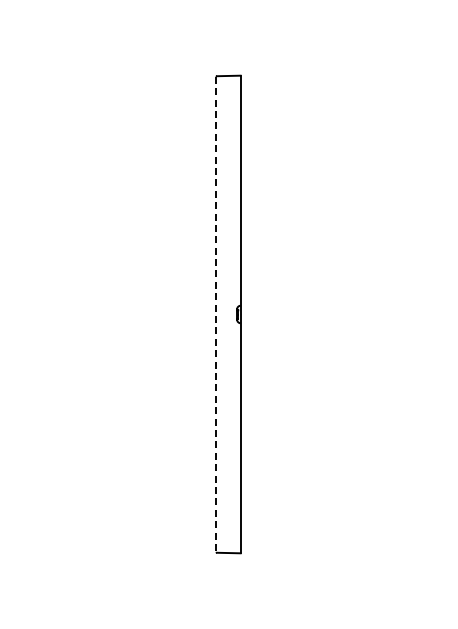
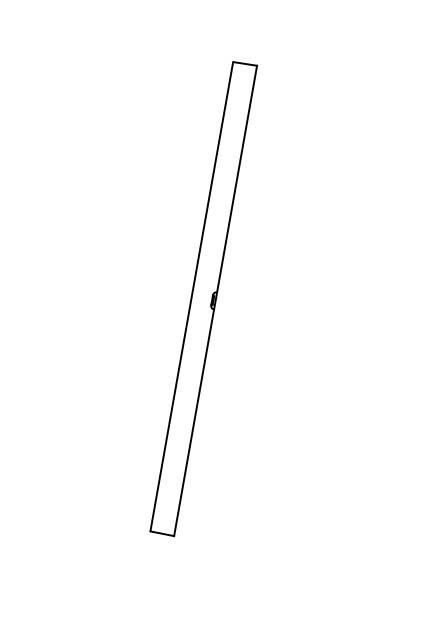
line: (216, 314) -> (191, 296), dashed -> solid

